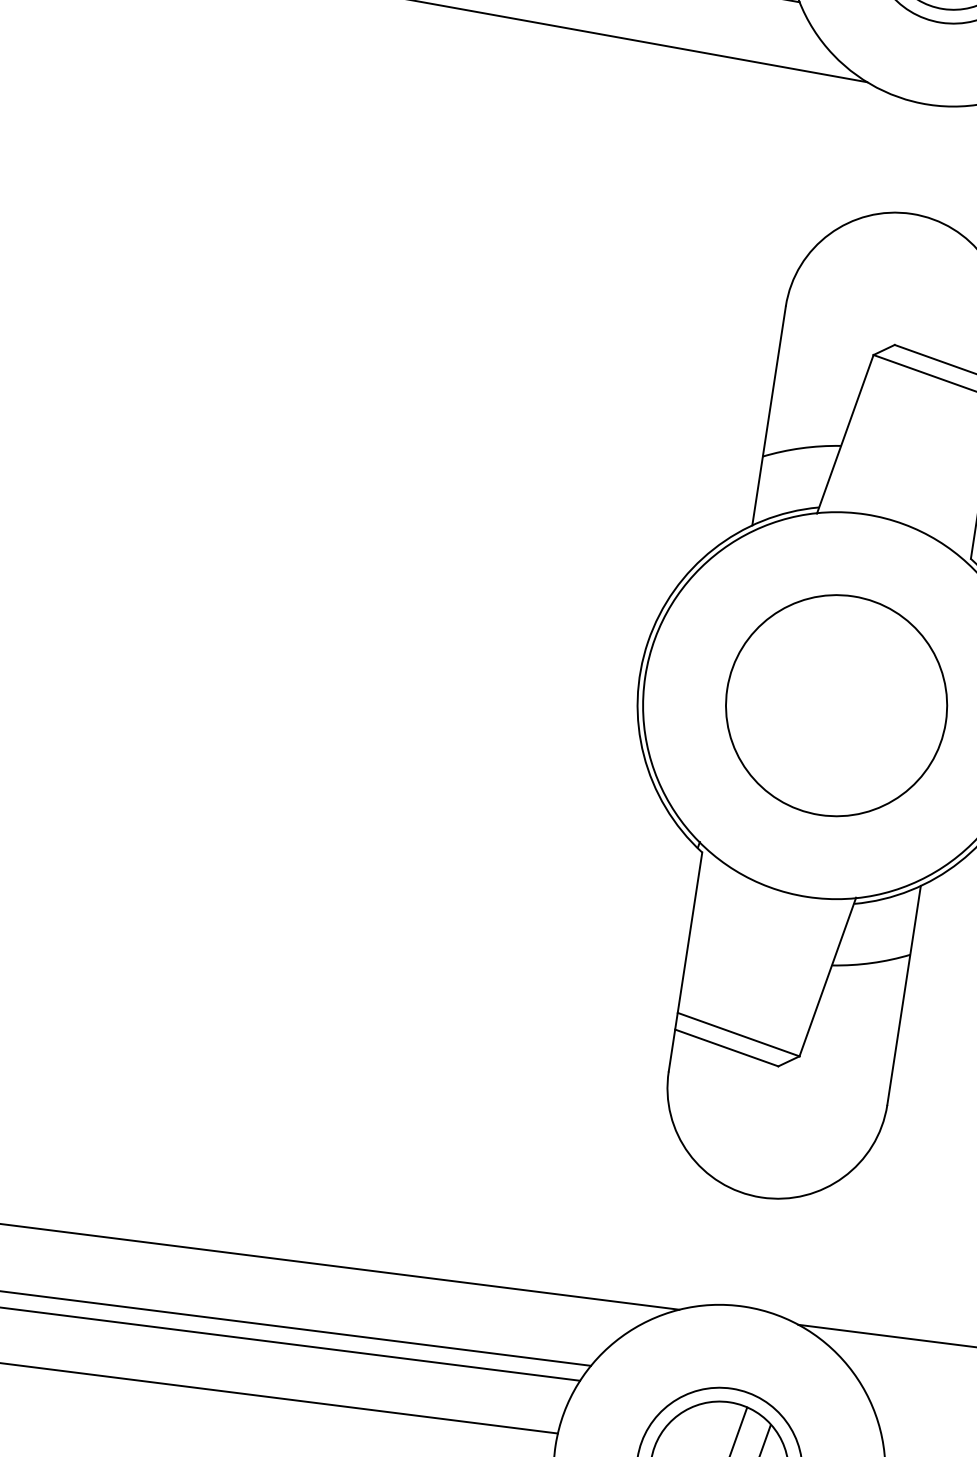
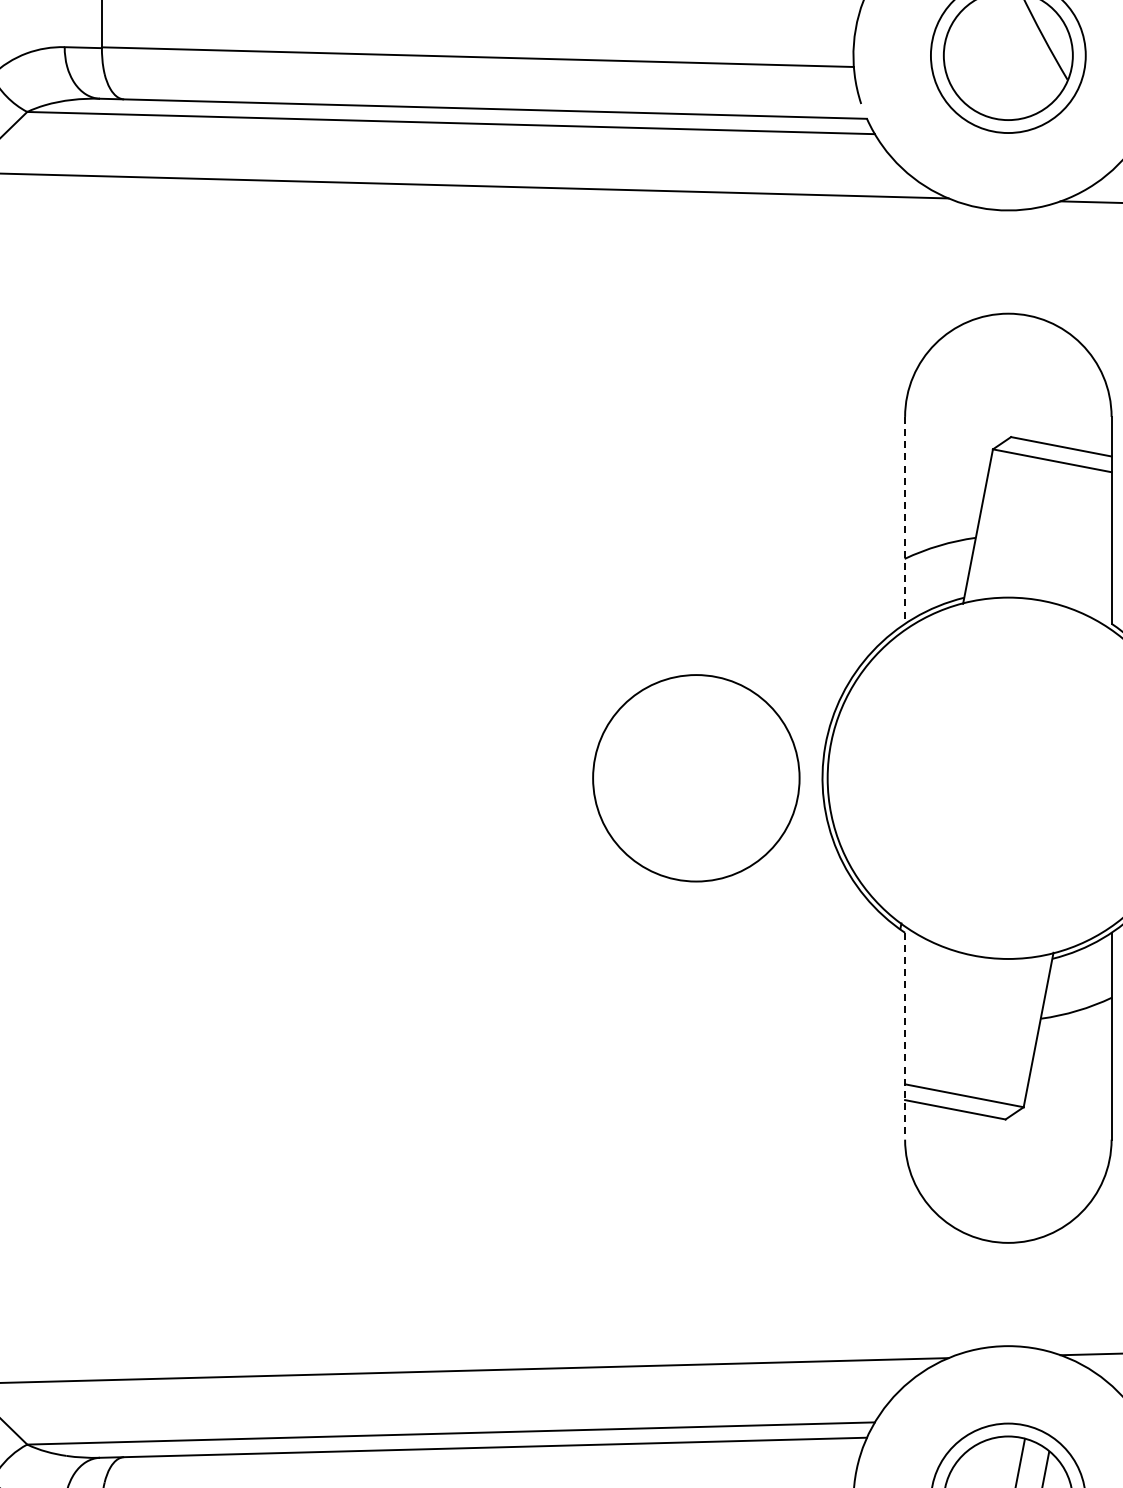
line: (769, 416) -> (905, 520), solid -> dashed
circle: (836, 705) -> (696, 778), moved
line: (685, 962) -> (905, 1036), solid -> dashed

